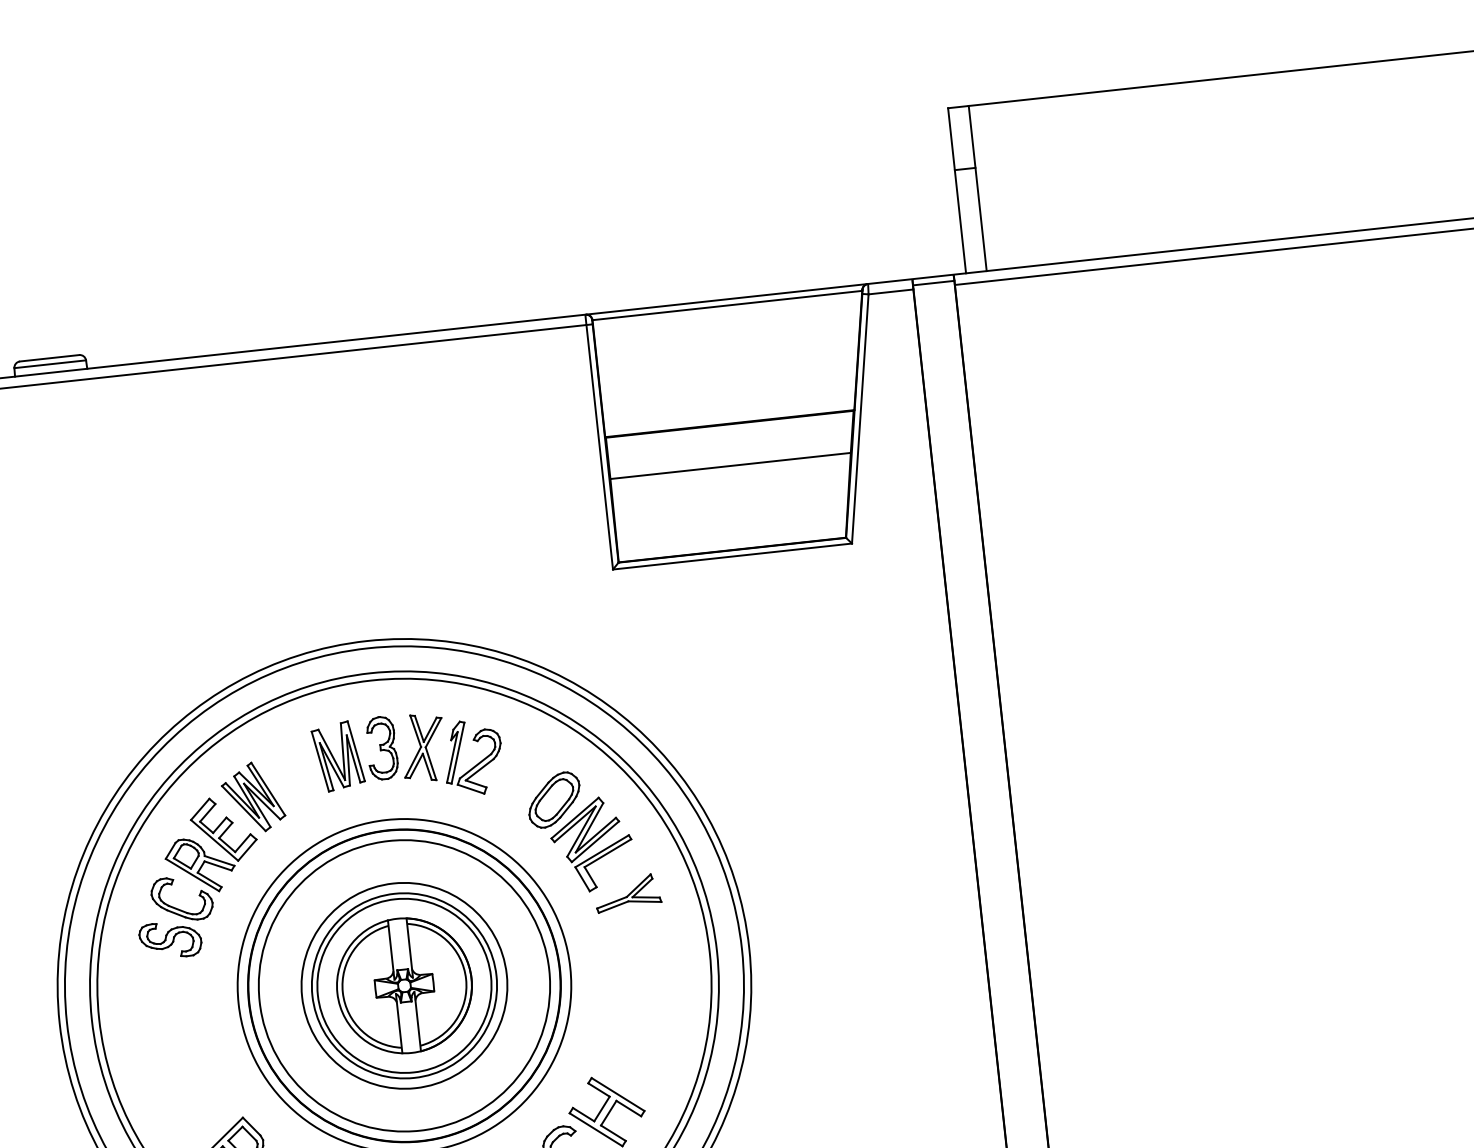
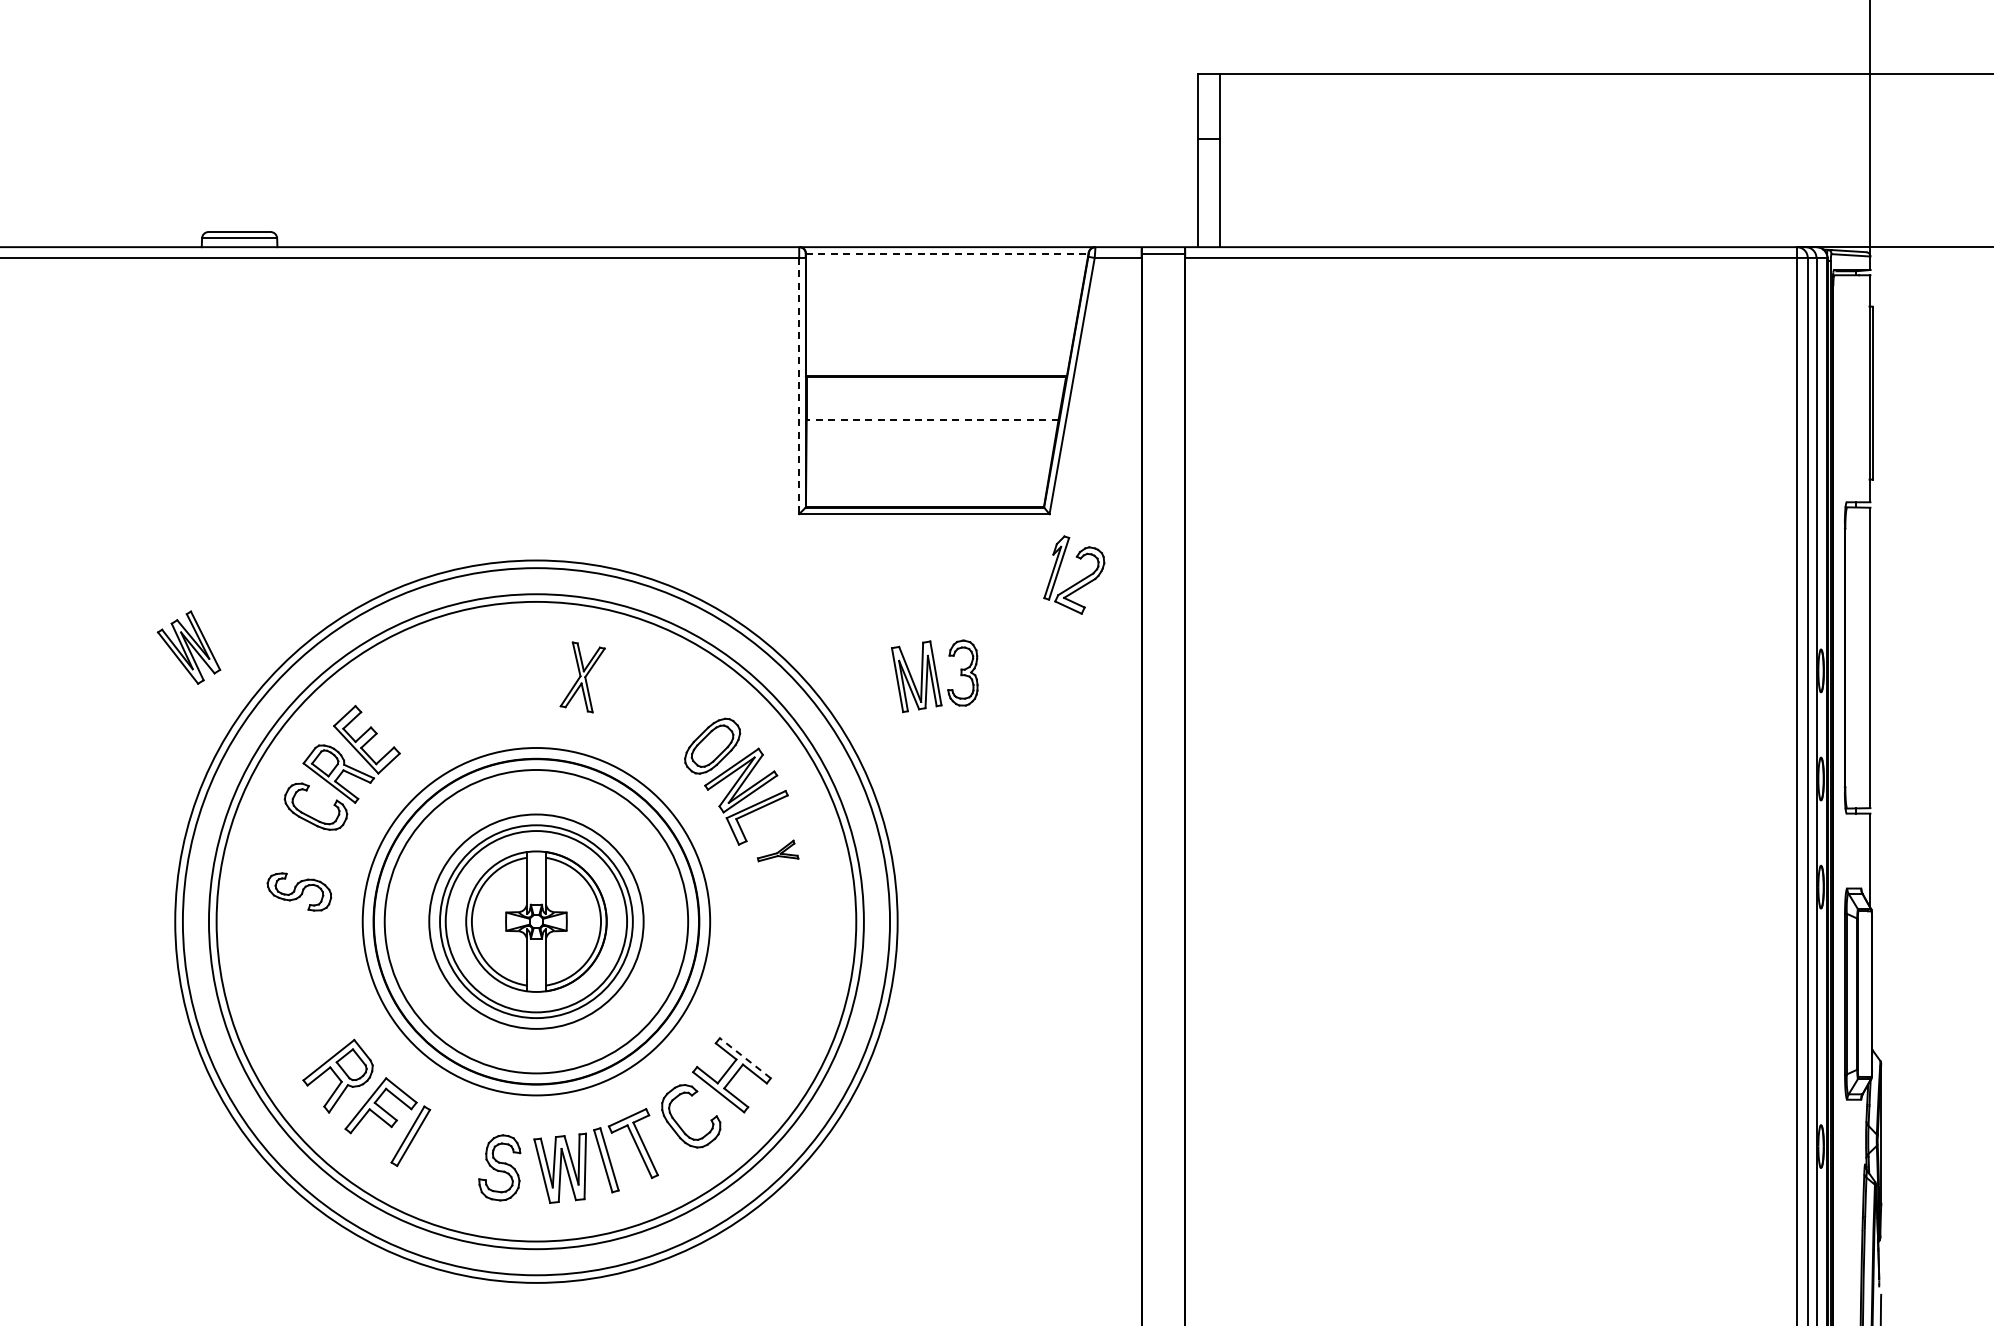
line: (727, 305) -> (947, 253), solid -> dashed
line: (600, 447) -> (799, 386), solid -> dashed
line: (730, 466) -> (932, 420), solid -> dashed
part: (355, 754) -> (934, 676), moved
part: (478, 762) -> (1079, 580), moved
part: (252, 797) -> (188, 647), moved
part: (627, 892) -> (777, 850), size x0.6
part: (170, 939) -> (299, 891), moved
line: (617, 1093) -> (744, 1057), solid -> dashed

